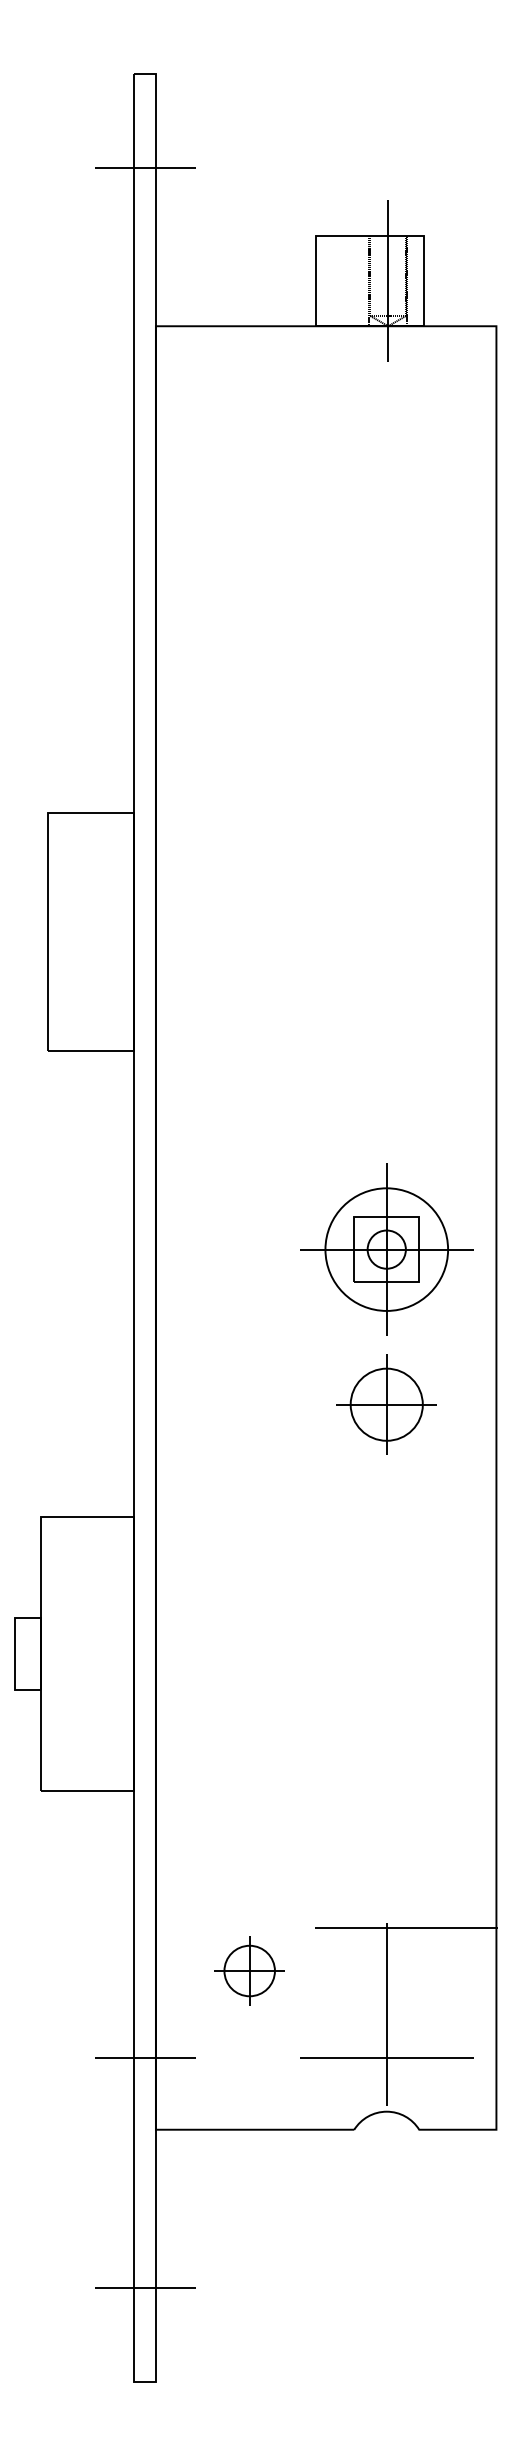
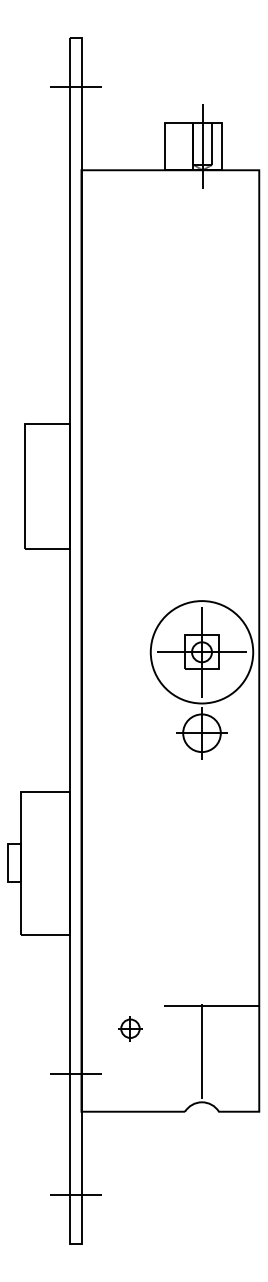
circle: (387, 1250) -> (202, 652), size x1.6
part: (249, 1970) -> (130, 1028), size x0.7
line: (385, 2058) -> (201, 1074), removed

